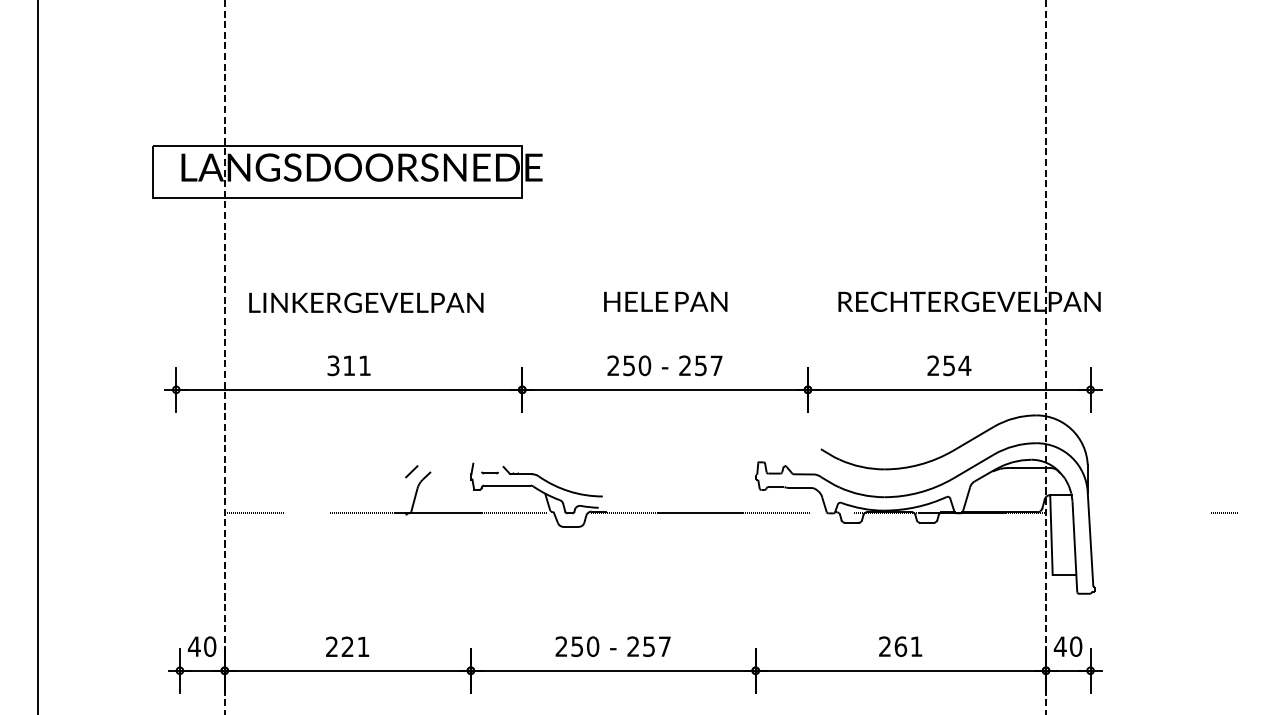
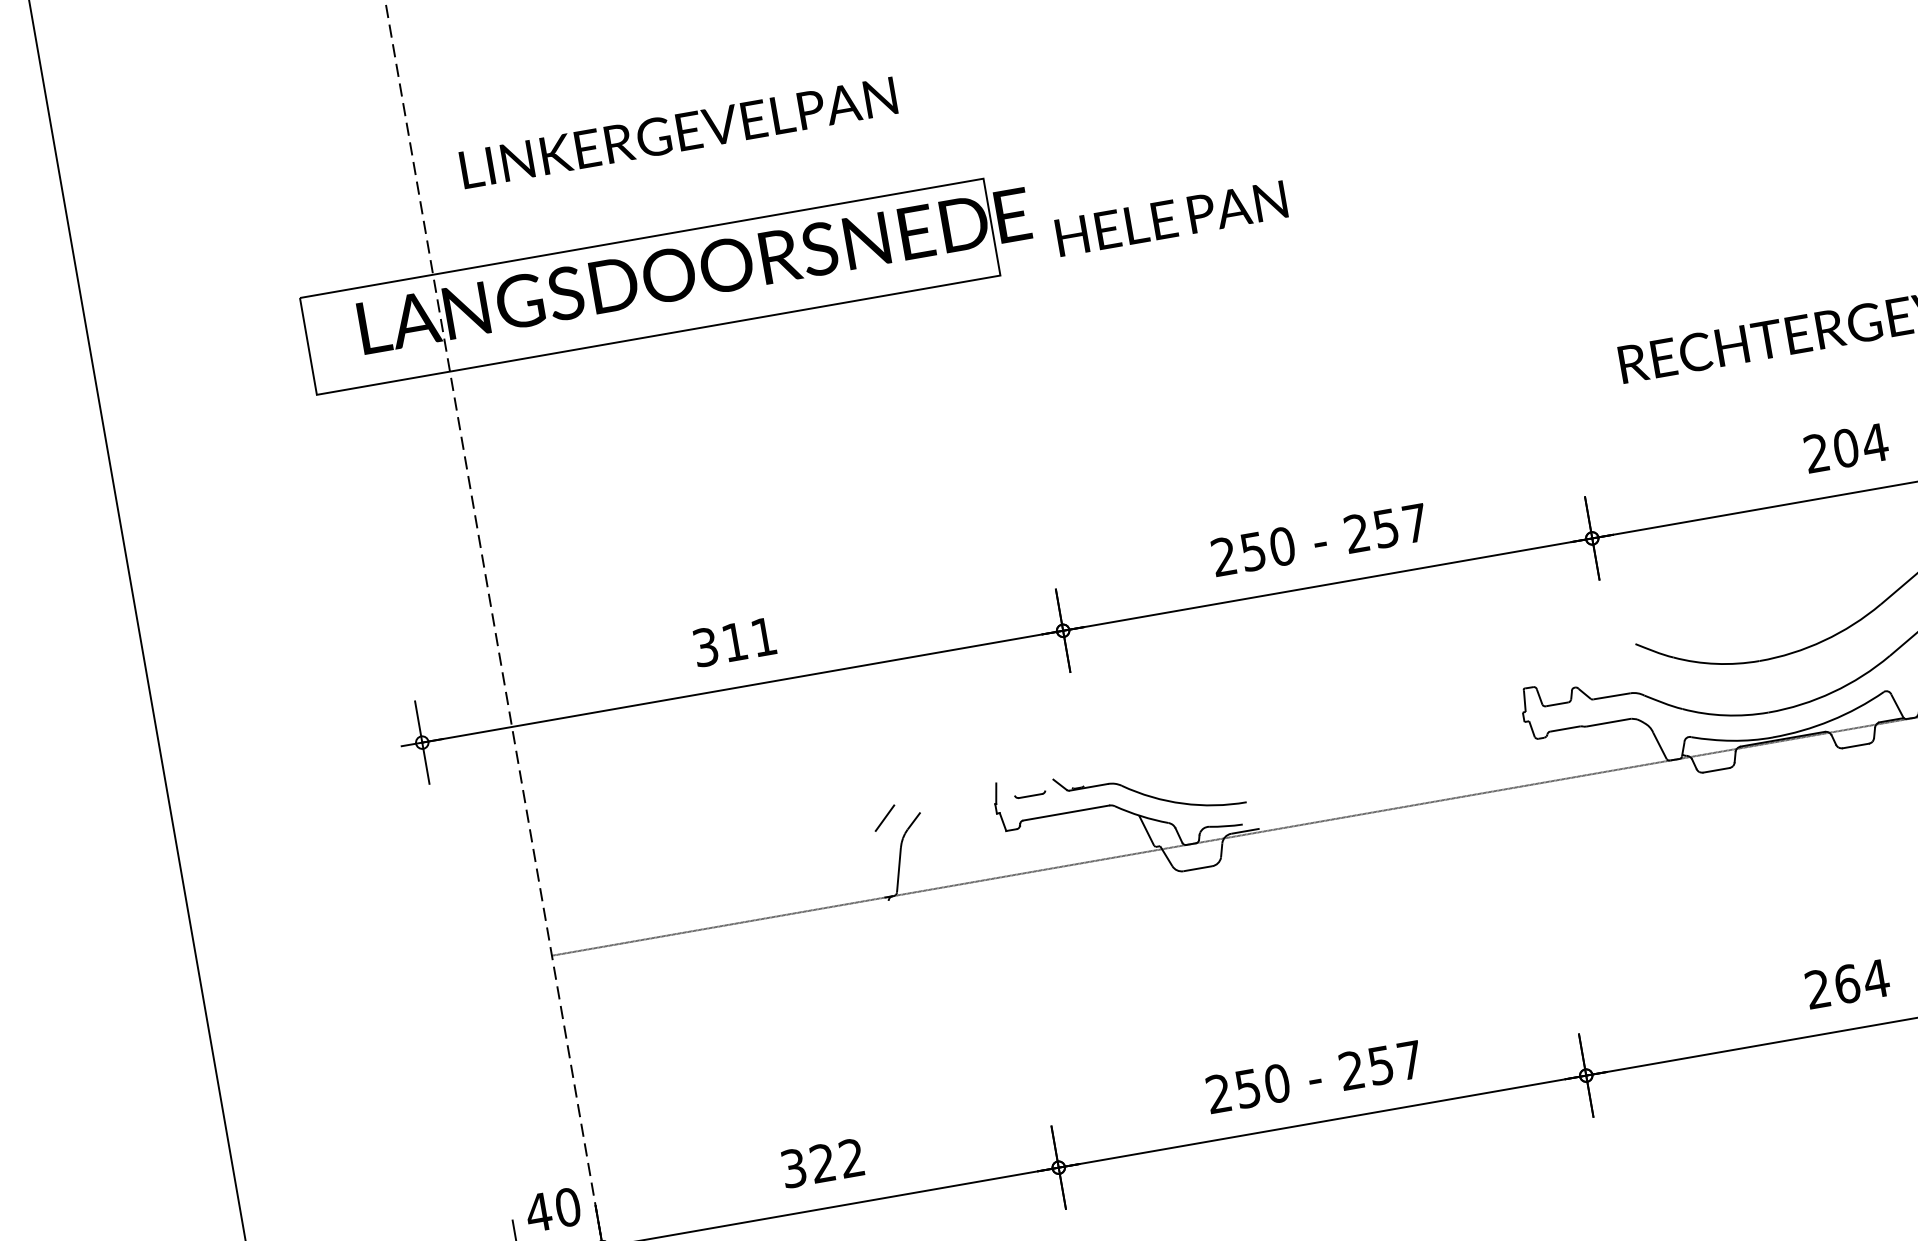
text: (665, 301) -> (1170, 218), moved
text: (366, 302) -> (678, 132), moved
text: (949, 365) -> (1846, 447), 254 -> 204
text: (347, 646) -> (822, 1162), 221 -> 322
text: (916, 646) -> (1876, 978), 261 -> 264

